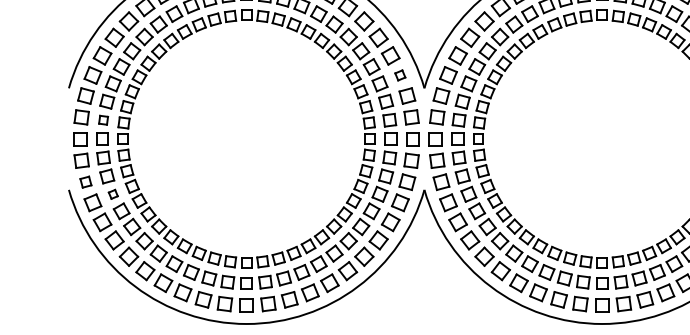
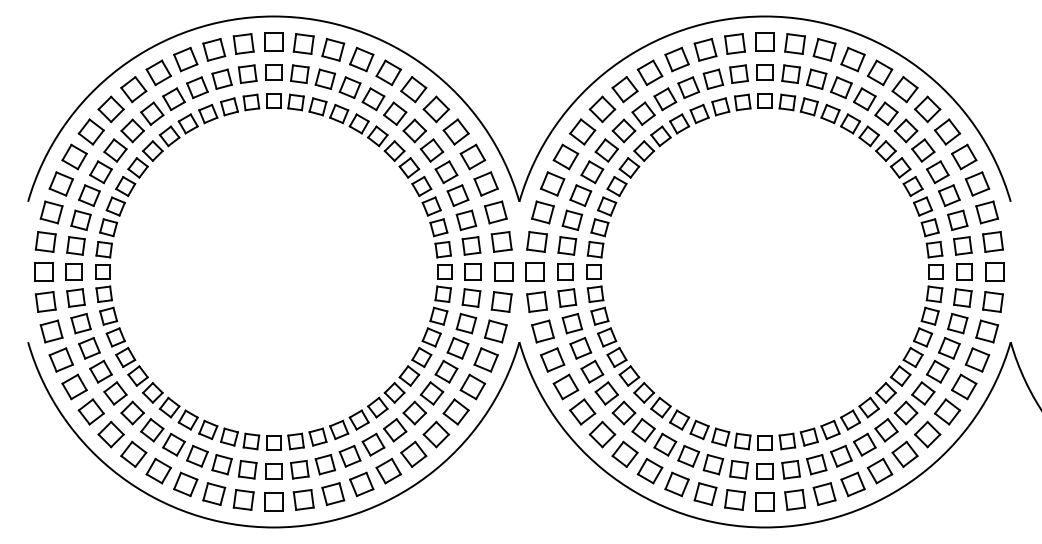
part: (399, 75) -> (485, 183), size x1.67
part: (103, 119) -> (75, 245), size x1.43
part: (85, 182) -> (51, 331), size x1.43
part: (113, 194) -> (89, 348), size x1.67

